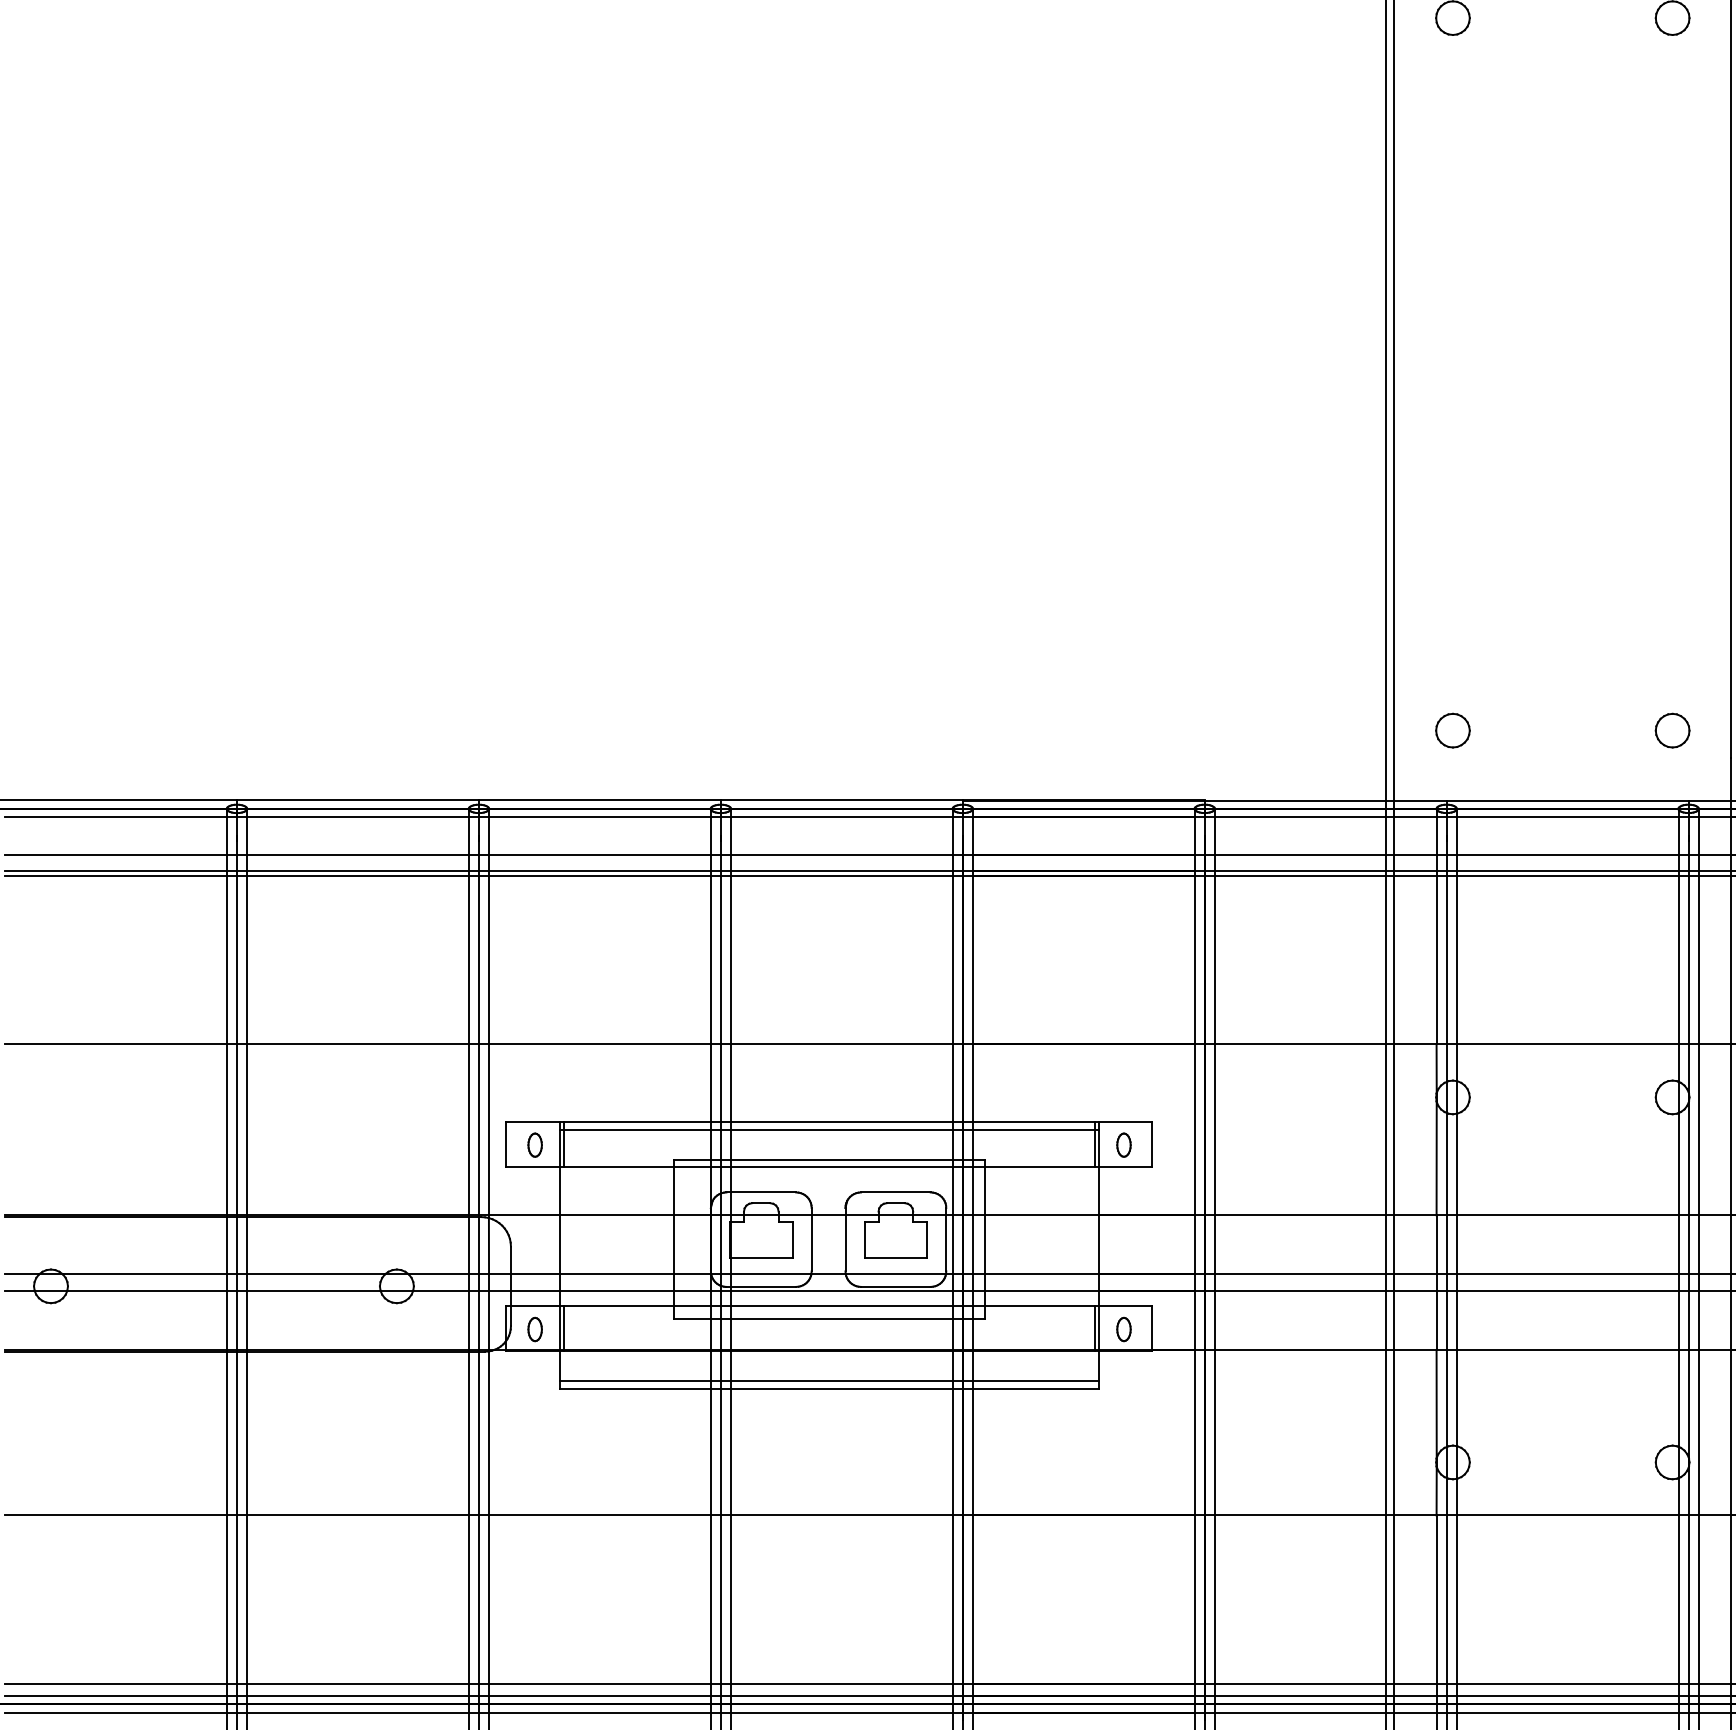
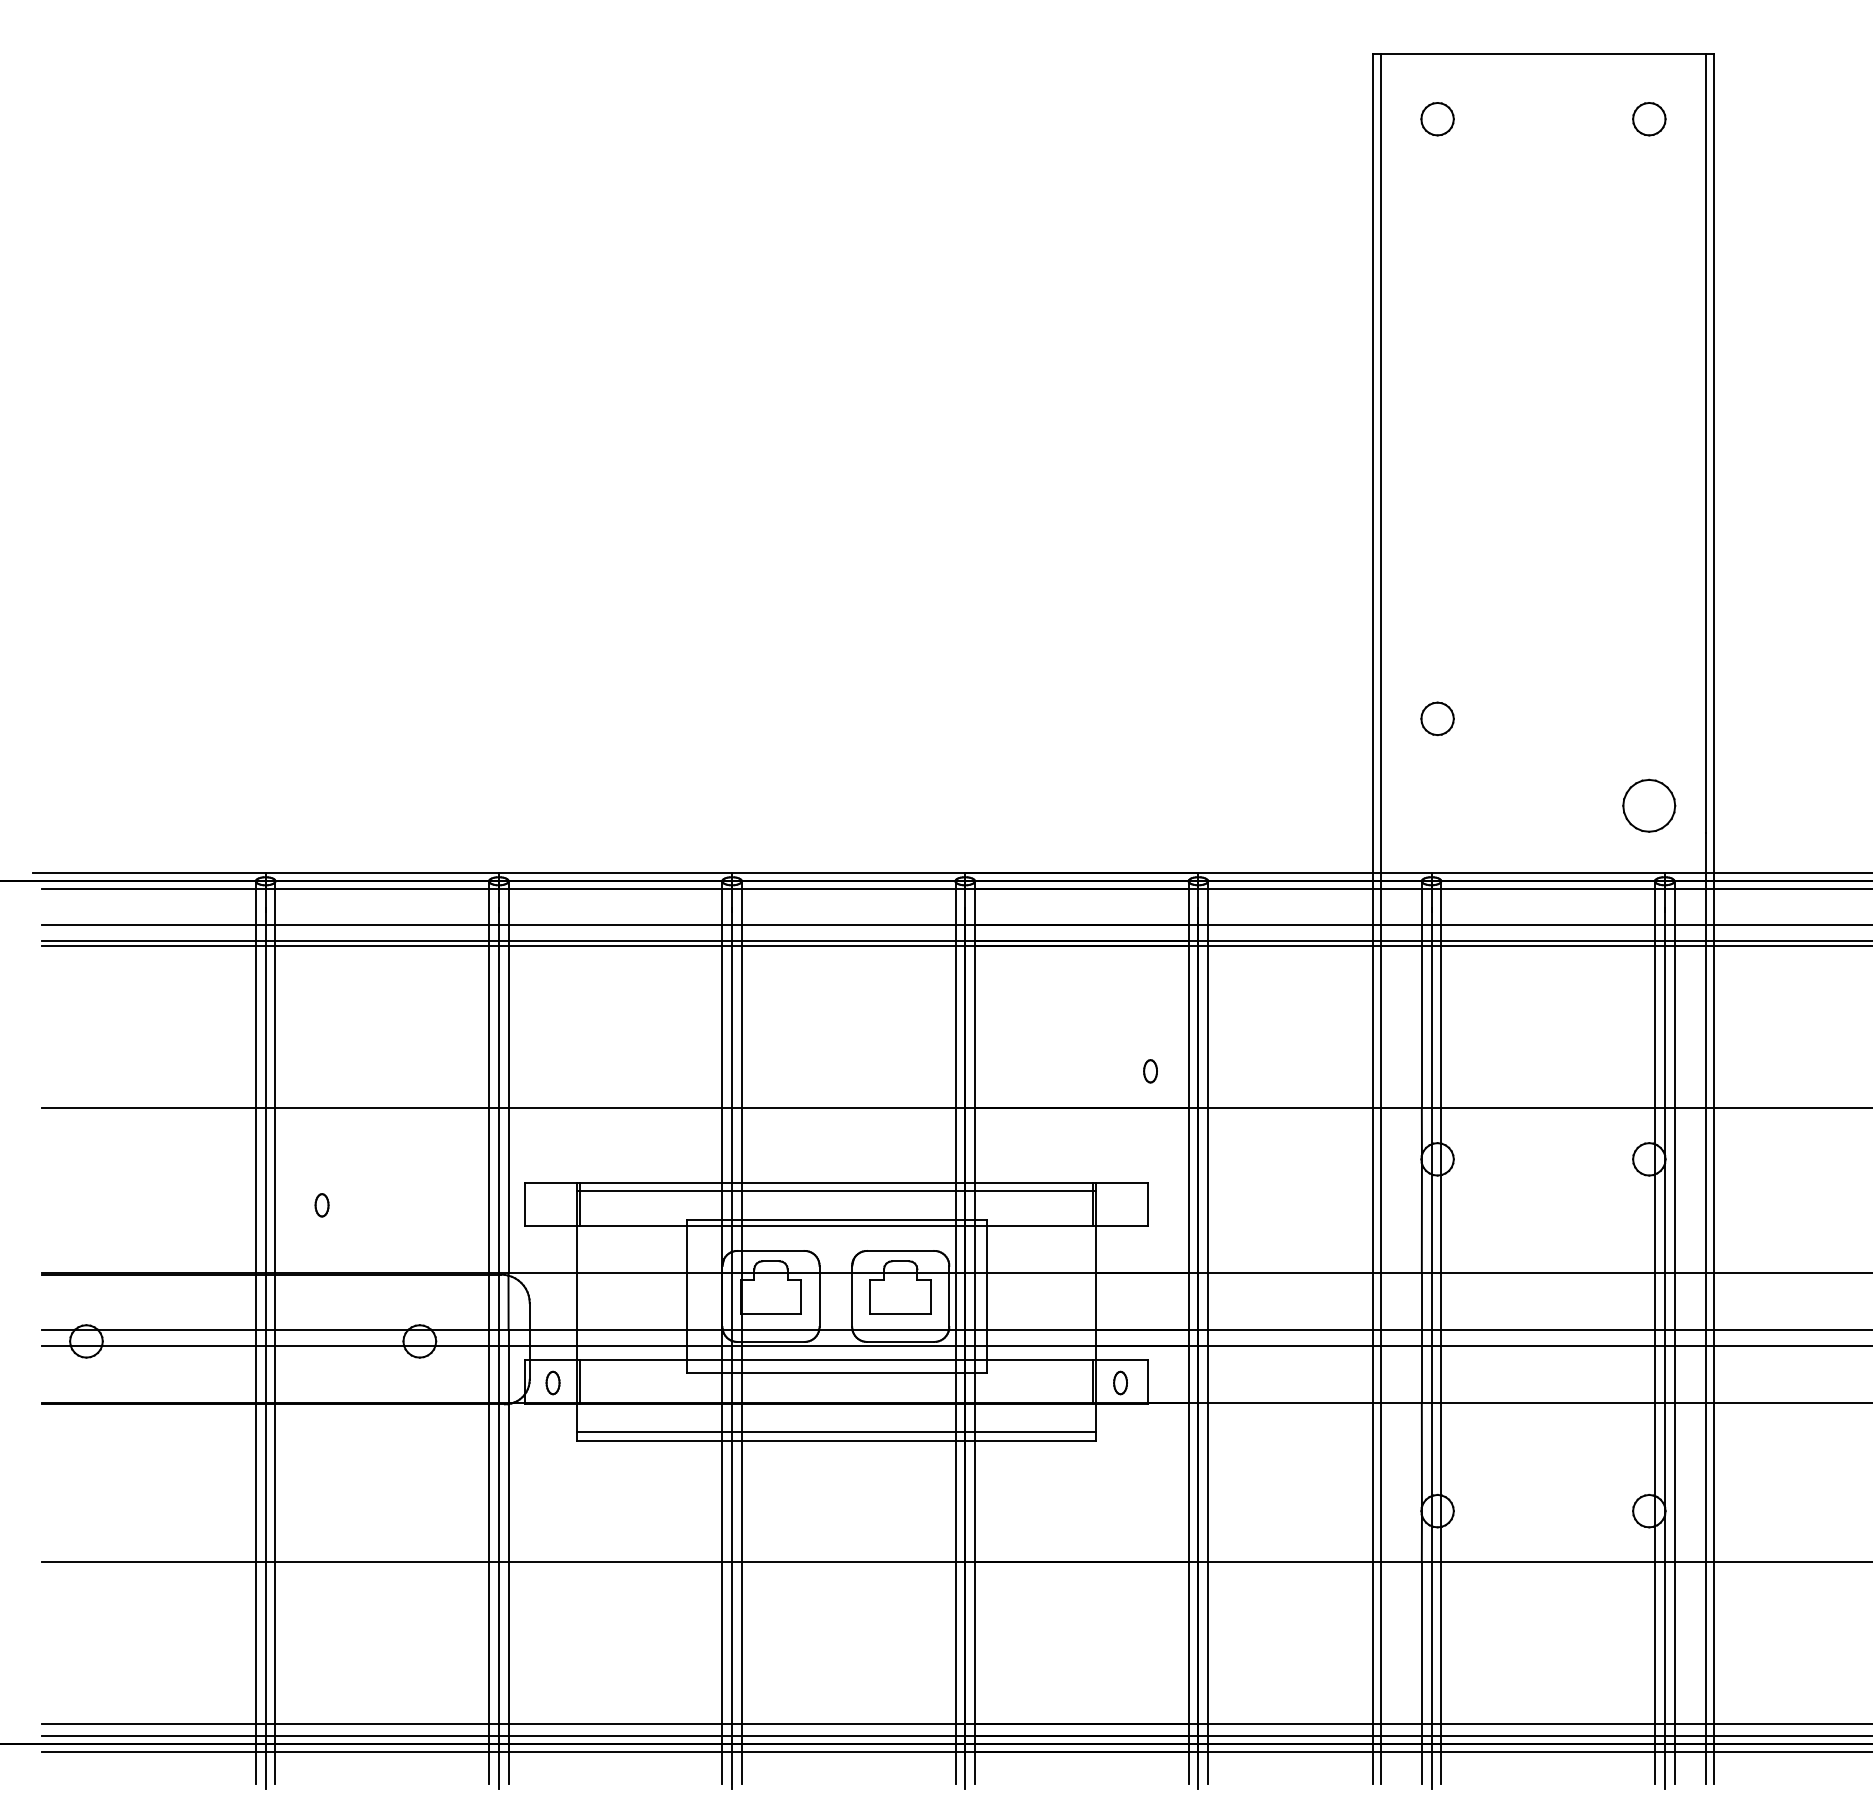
part: (1452, 730) -> (1437, 718), moved
part: (1672, 730) -> (1649, 805), size x1.6
part: (534, 1145) -> (321, 1205), moved
part: (1123, 1145) -> (1150, 1071), moved

